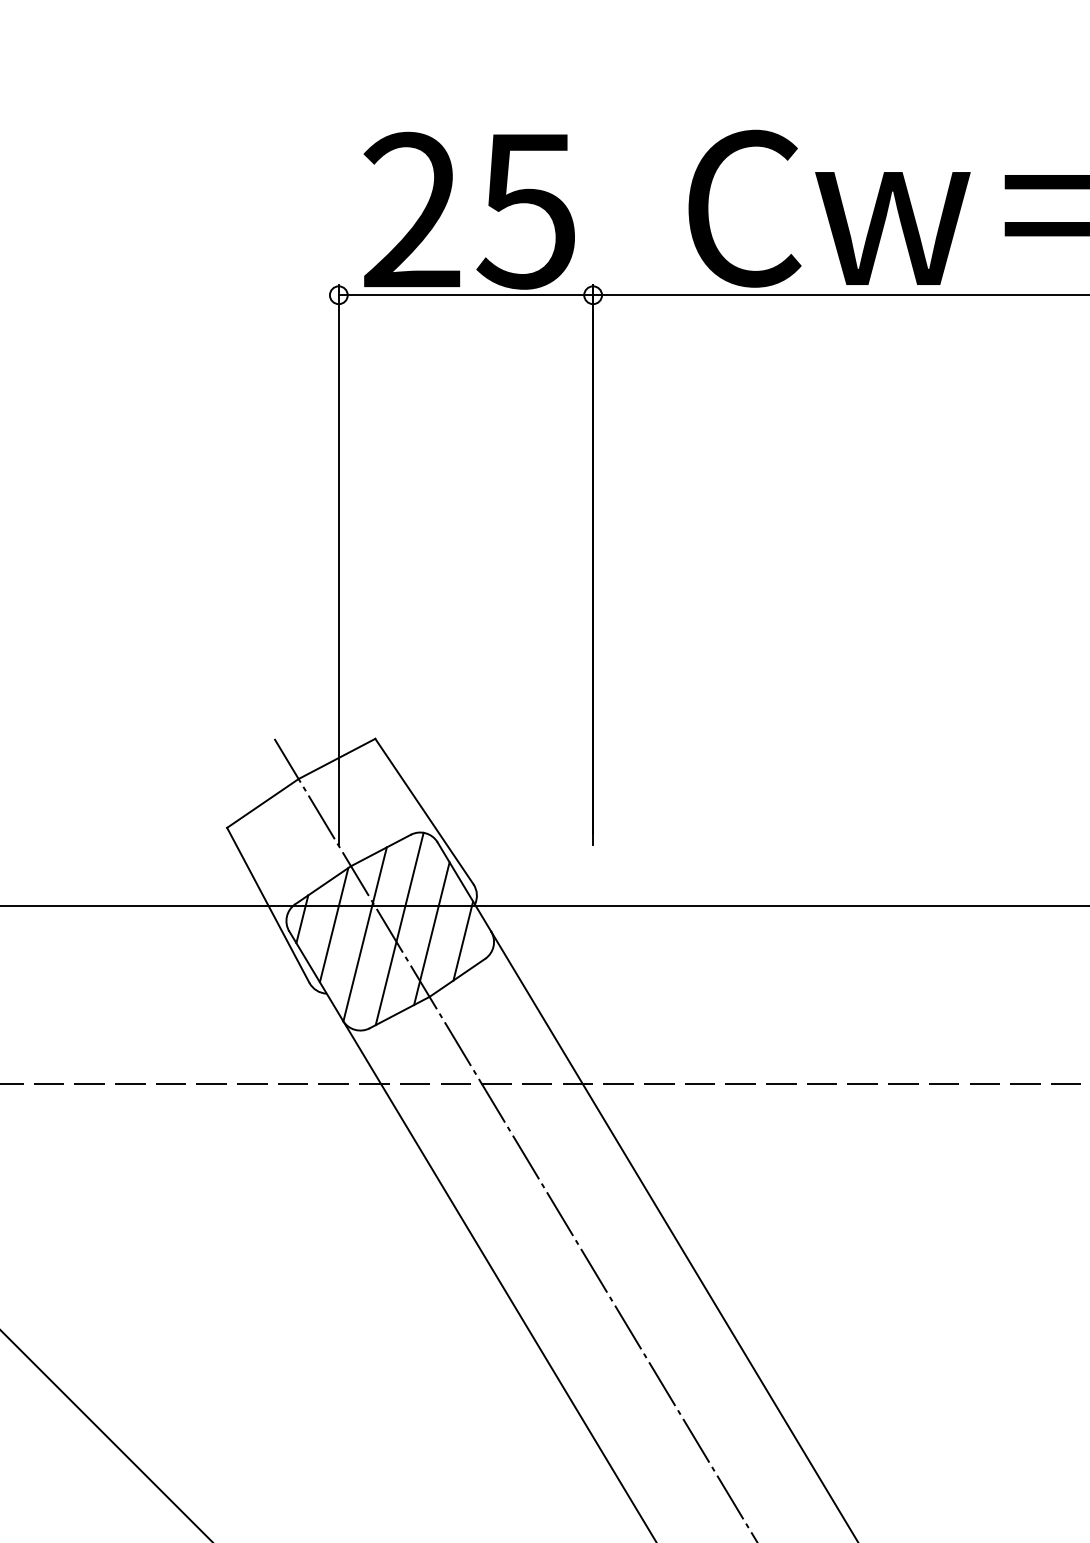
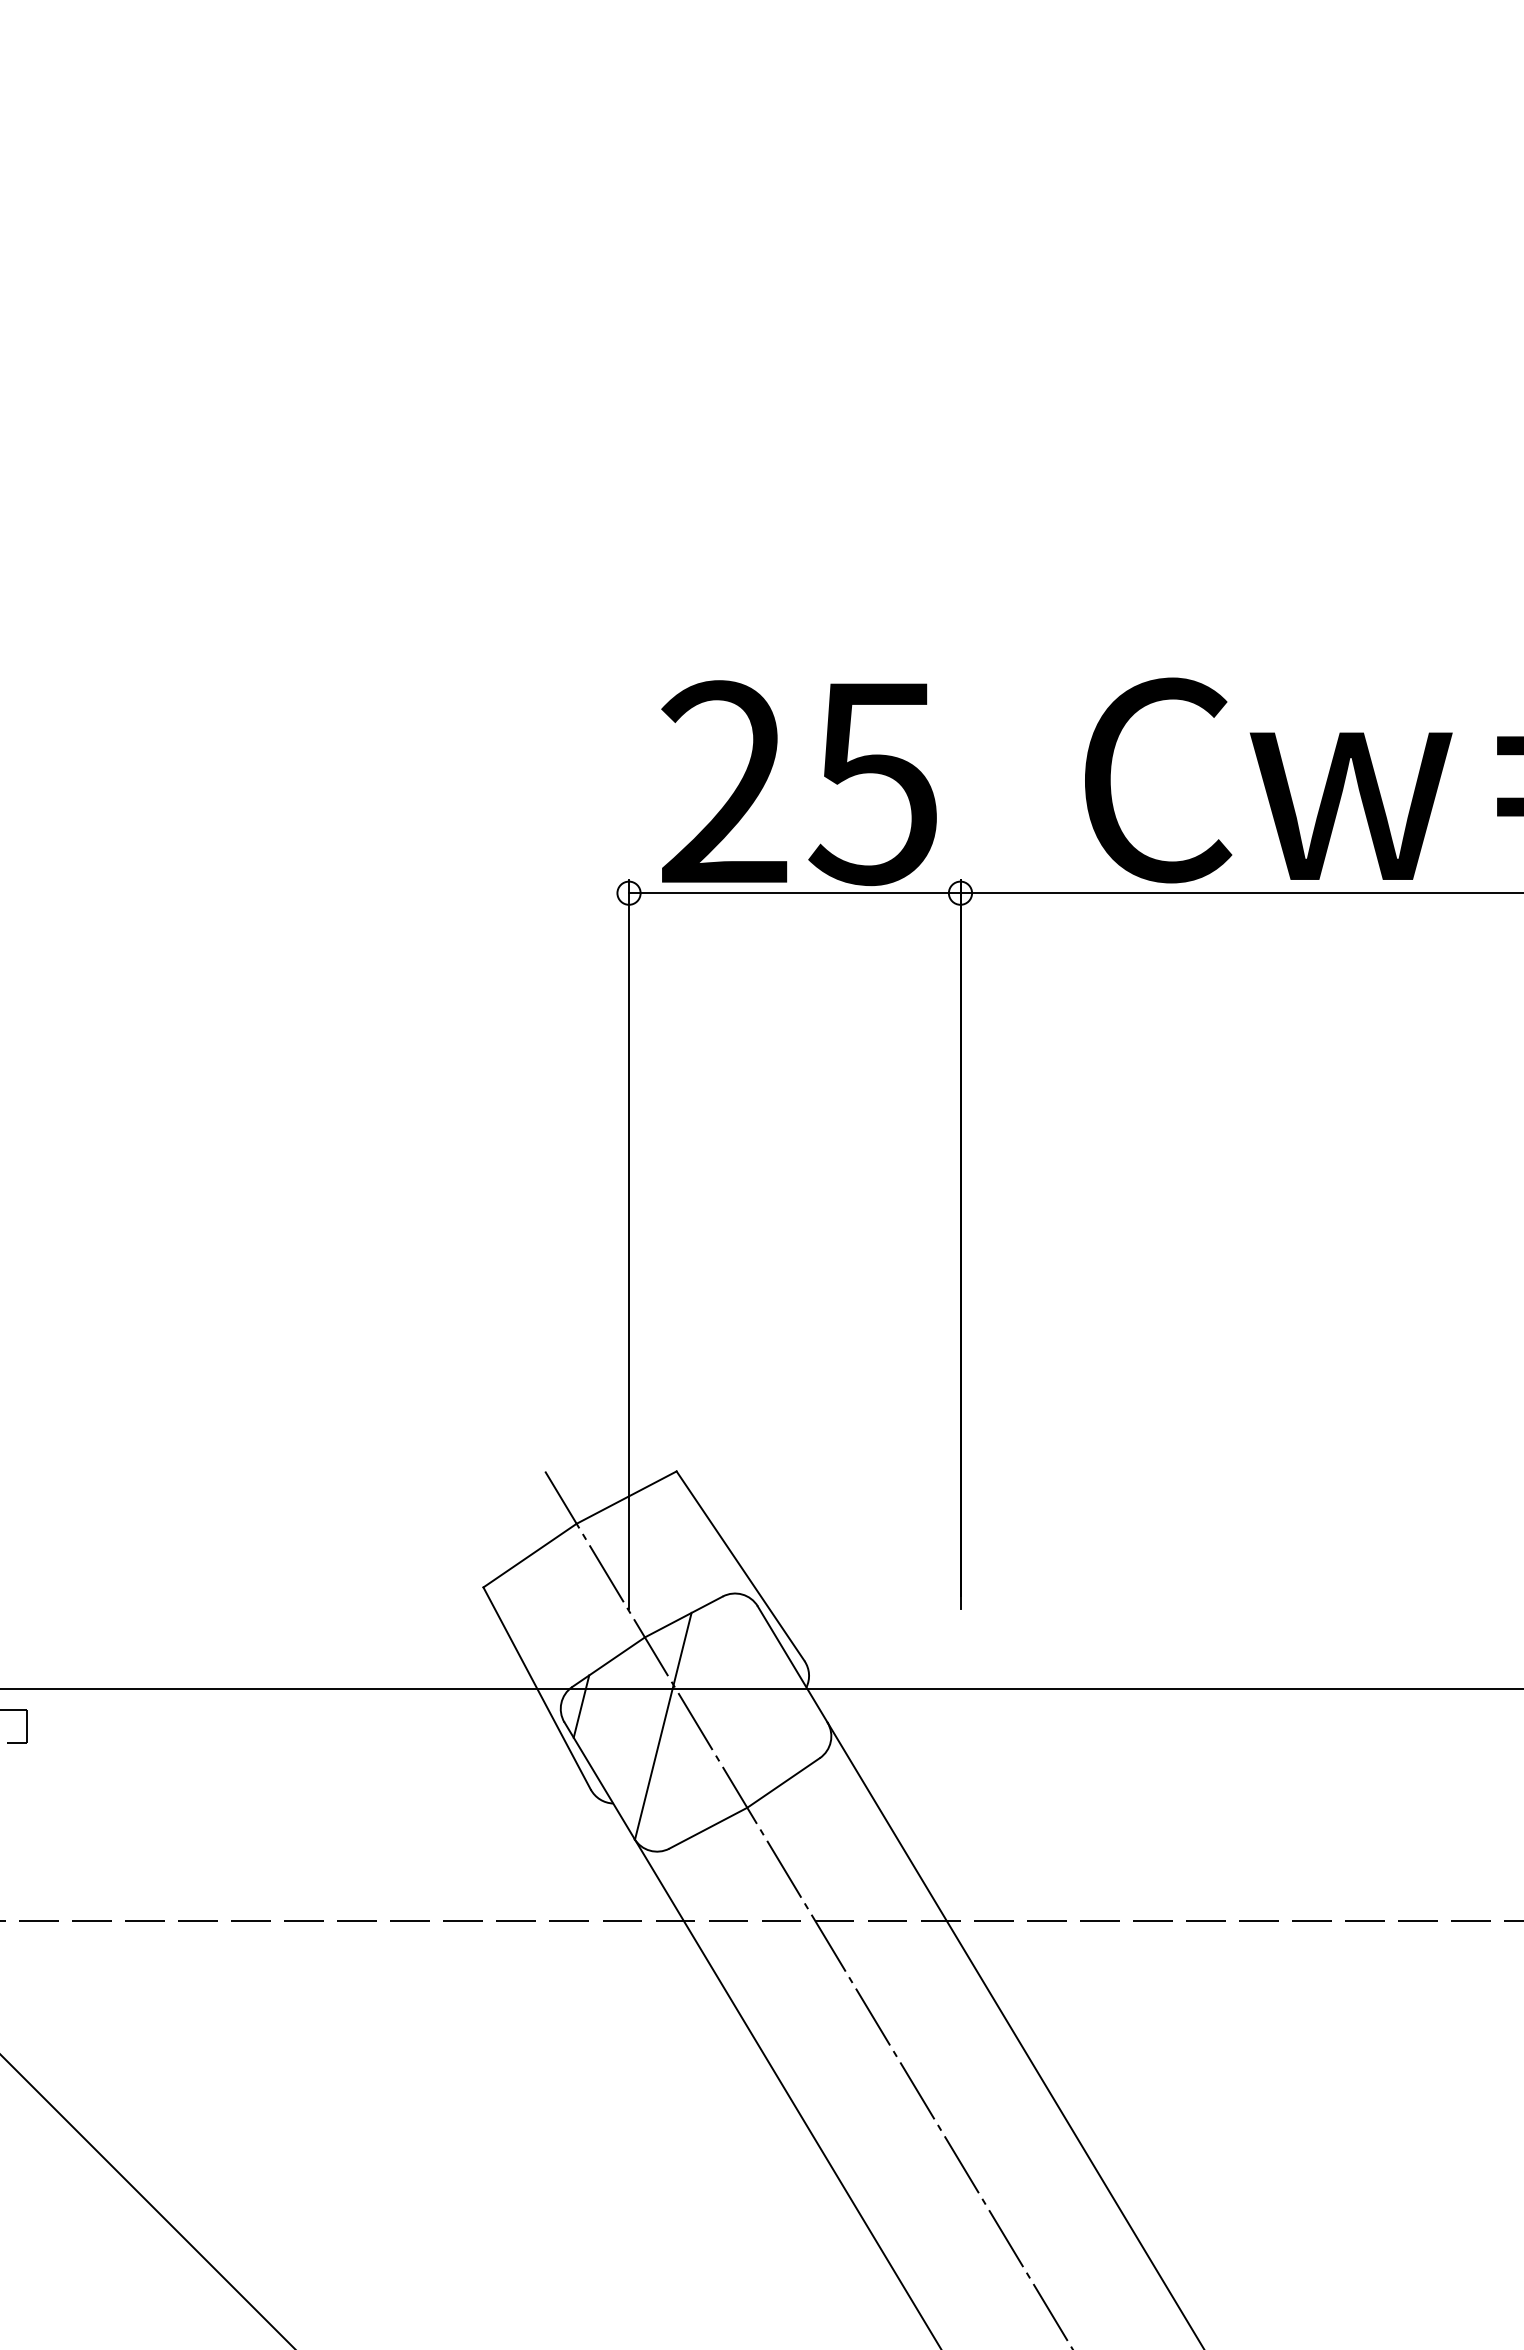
line: (333, 924) -> (622, 1713), removed
line: (399, 928) -> (708, 1718), removed
line: (432, 933) -> (750, 1725), removed
line: (463, 940) -> (791, 1734), removed

